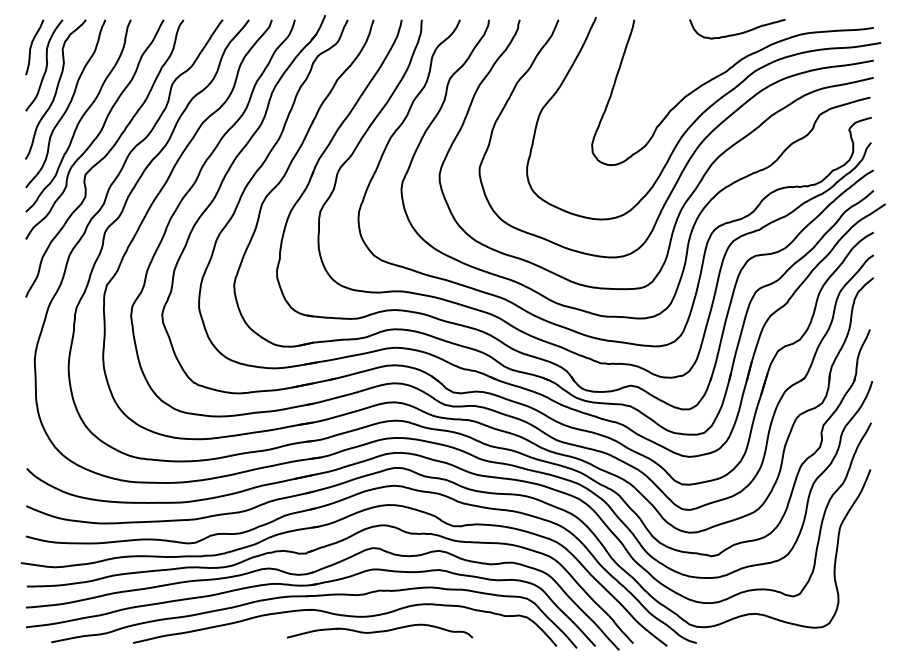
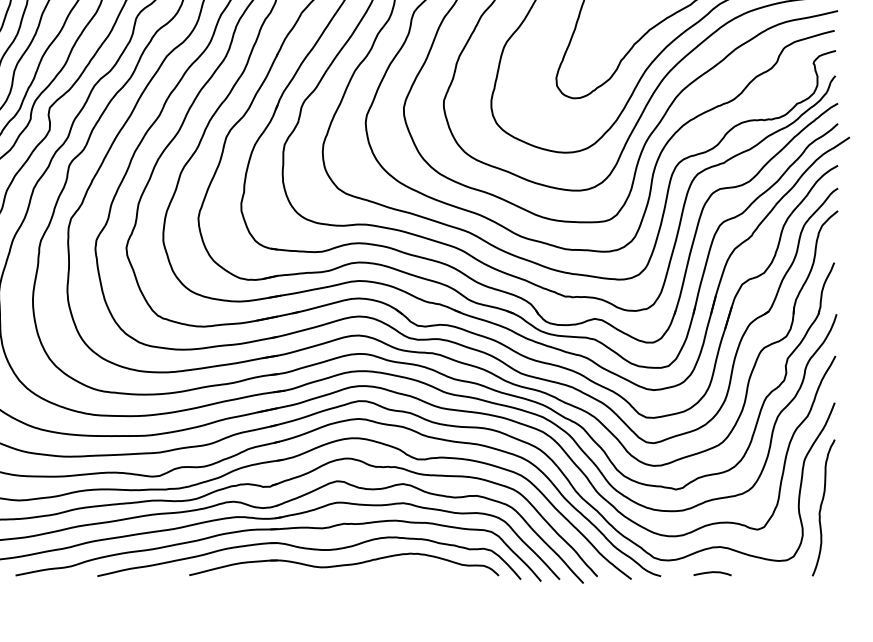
curve: (857, 574) -> (821, 507), added
part: (379, 630) -> (343, 563), size x1.67
curve: (748, 639) -> (712, 572), added

